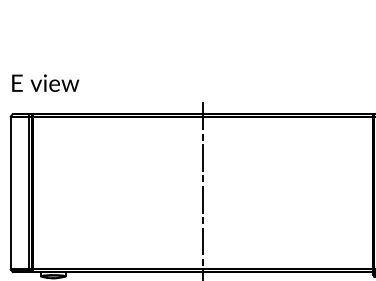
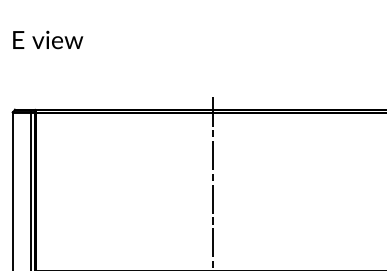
text: (45, 82) -> (47, 39), moved

